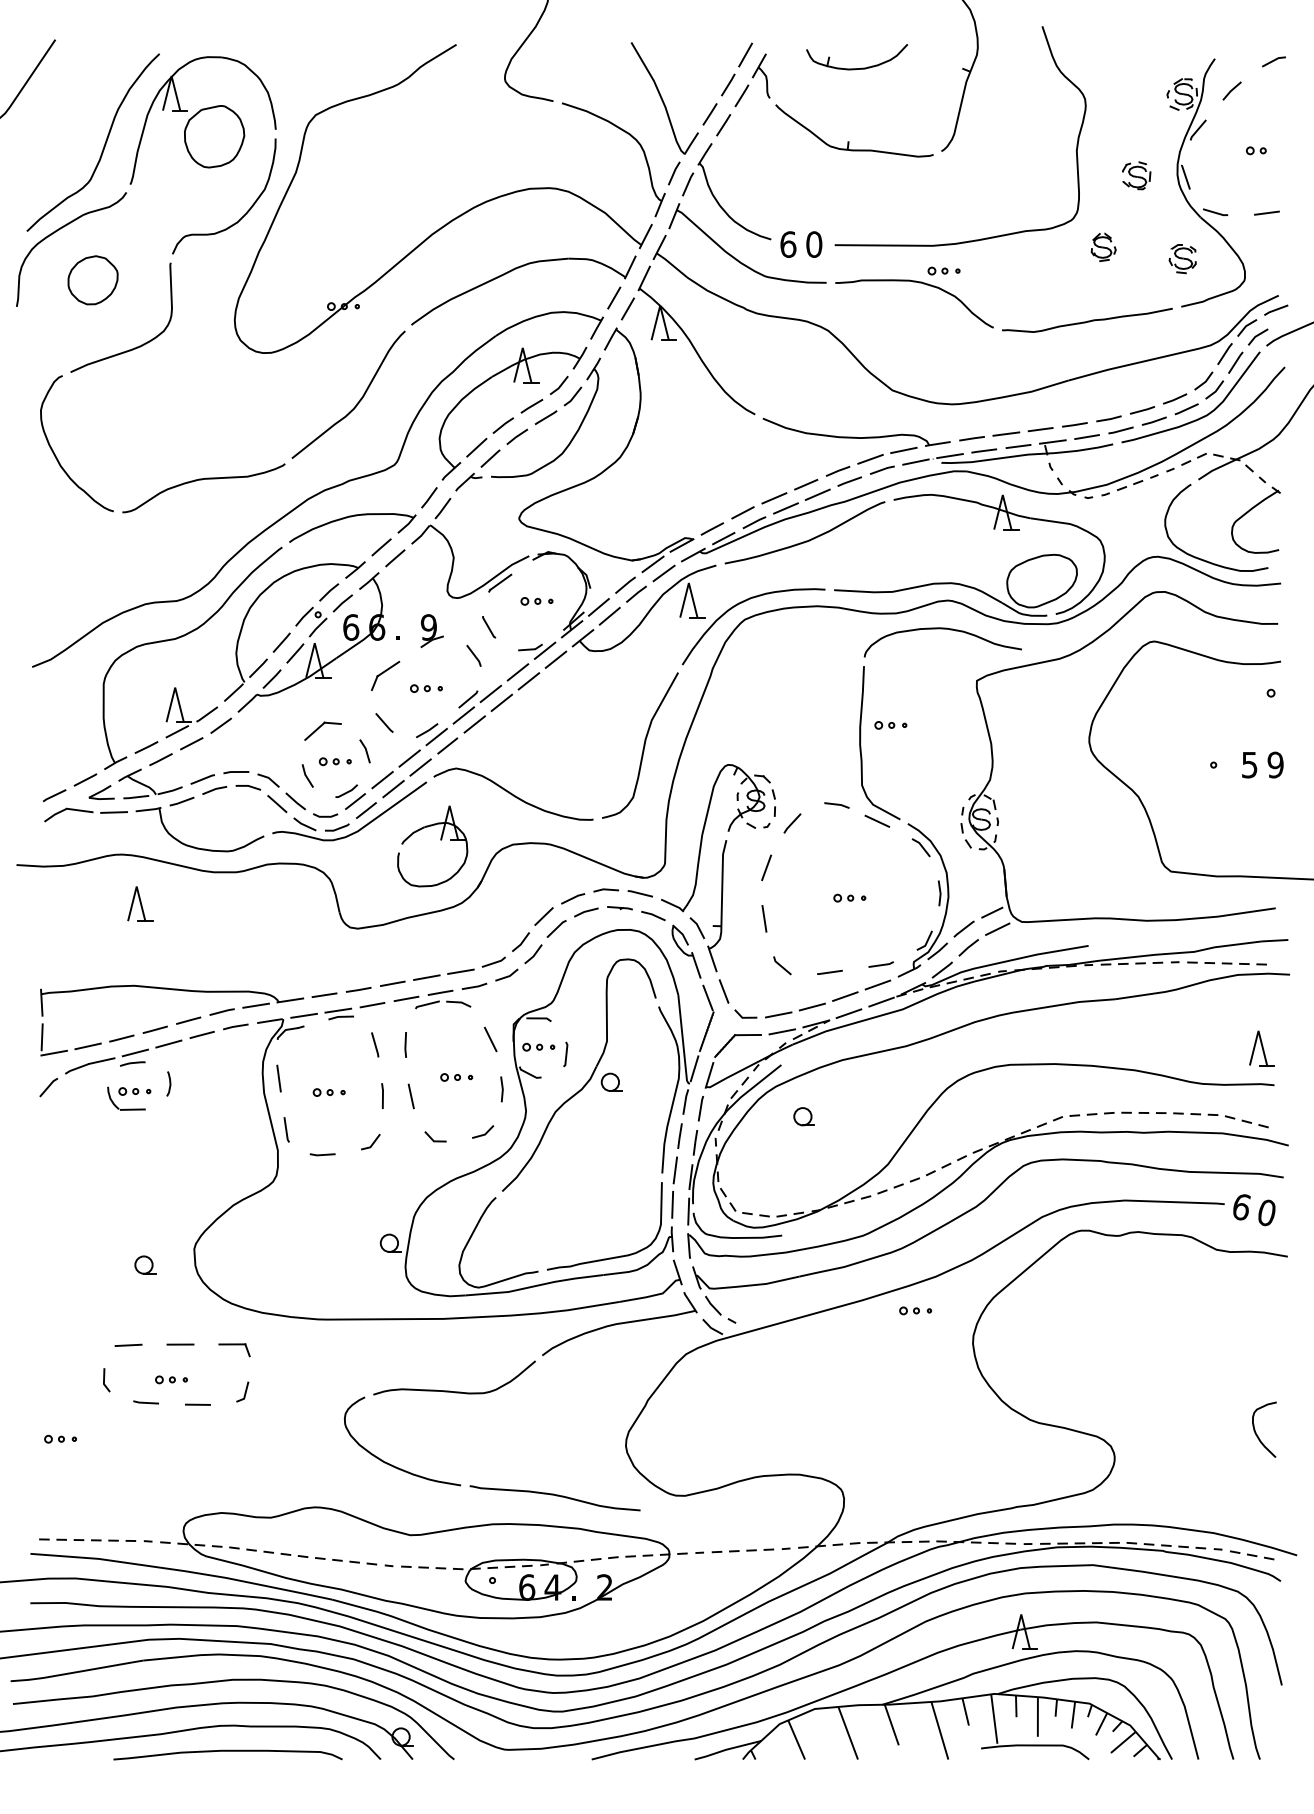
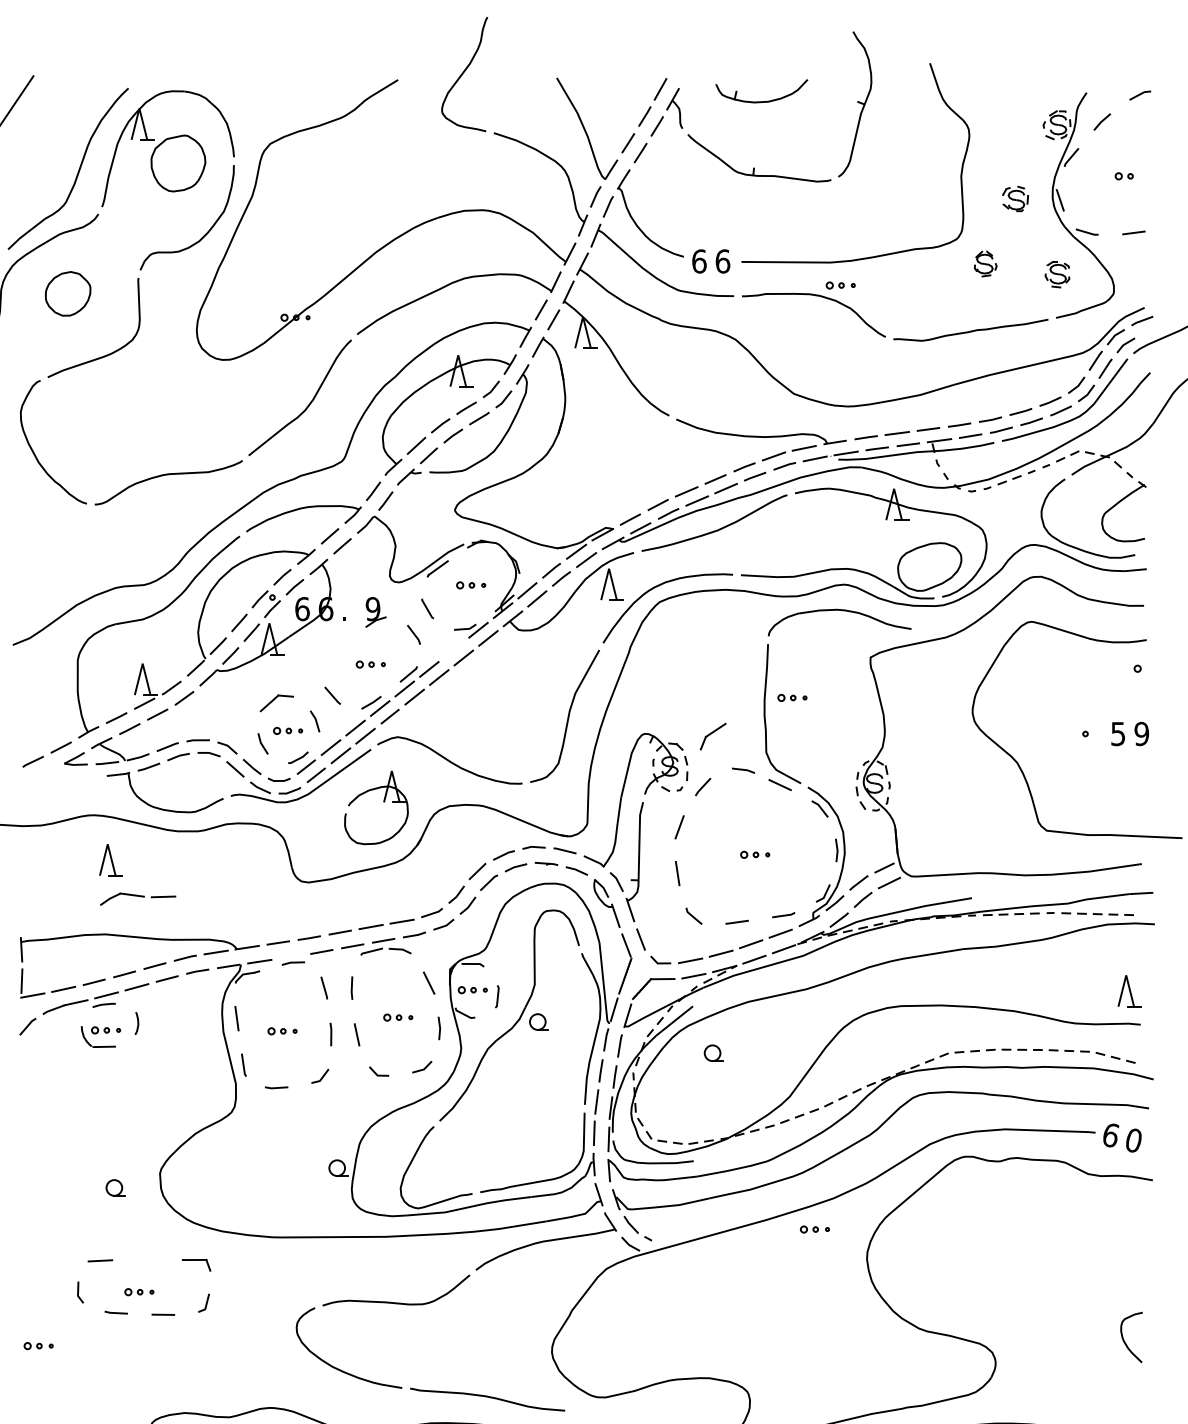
text: (814, 244) -> (723, 261), 0 -> 6
line: (517, 672) -> (453, 649), removed
part: (385, 675) -> (713, 736), moved
part: (85, 814) -> (137, 898), moved
line: (338, 1010) -> (290, 956), removed
line: (180, 1344) -> (147, 1260), removed

